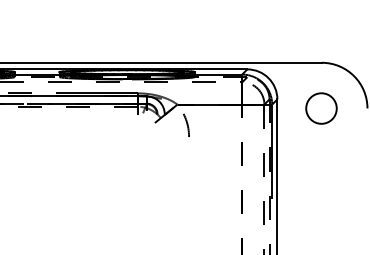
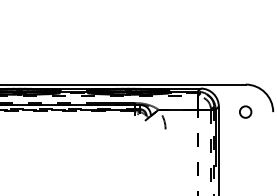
circle: (321, 107) -> (245, 111), size x0.62

